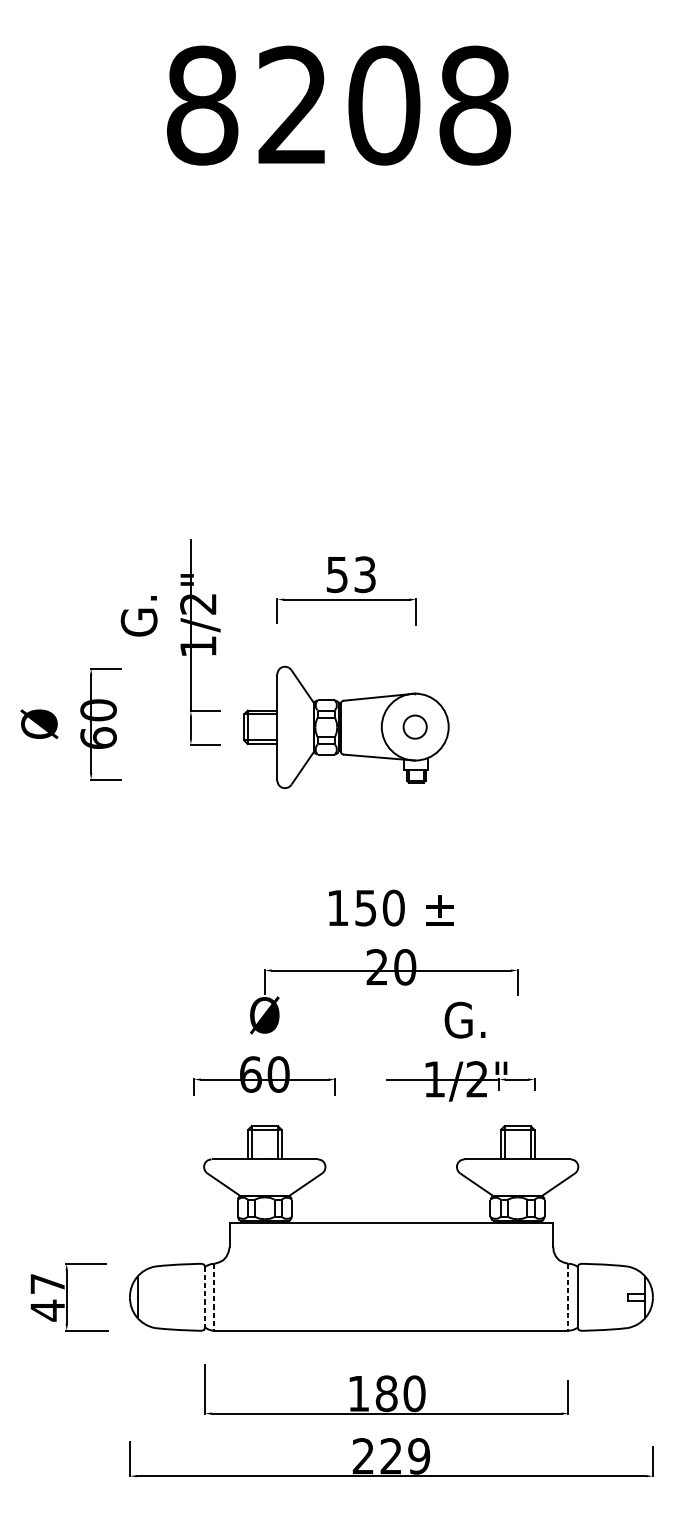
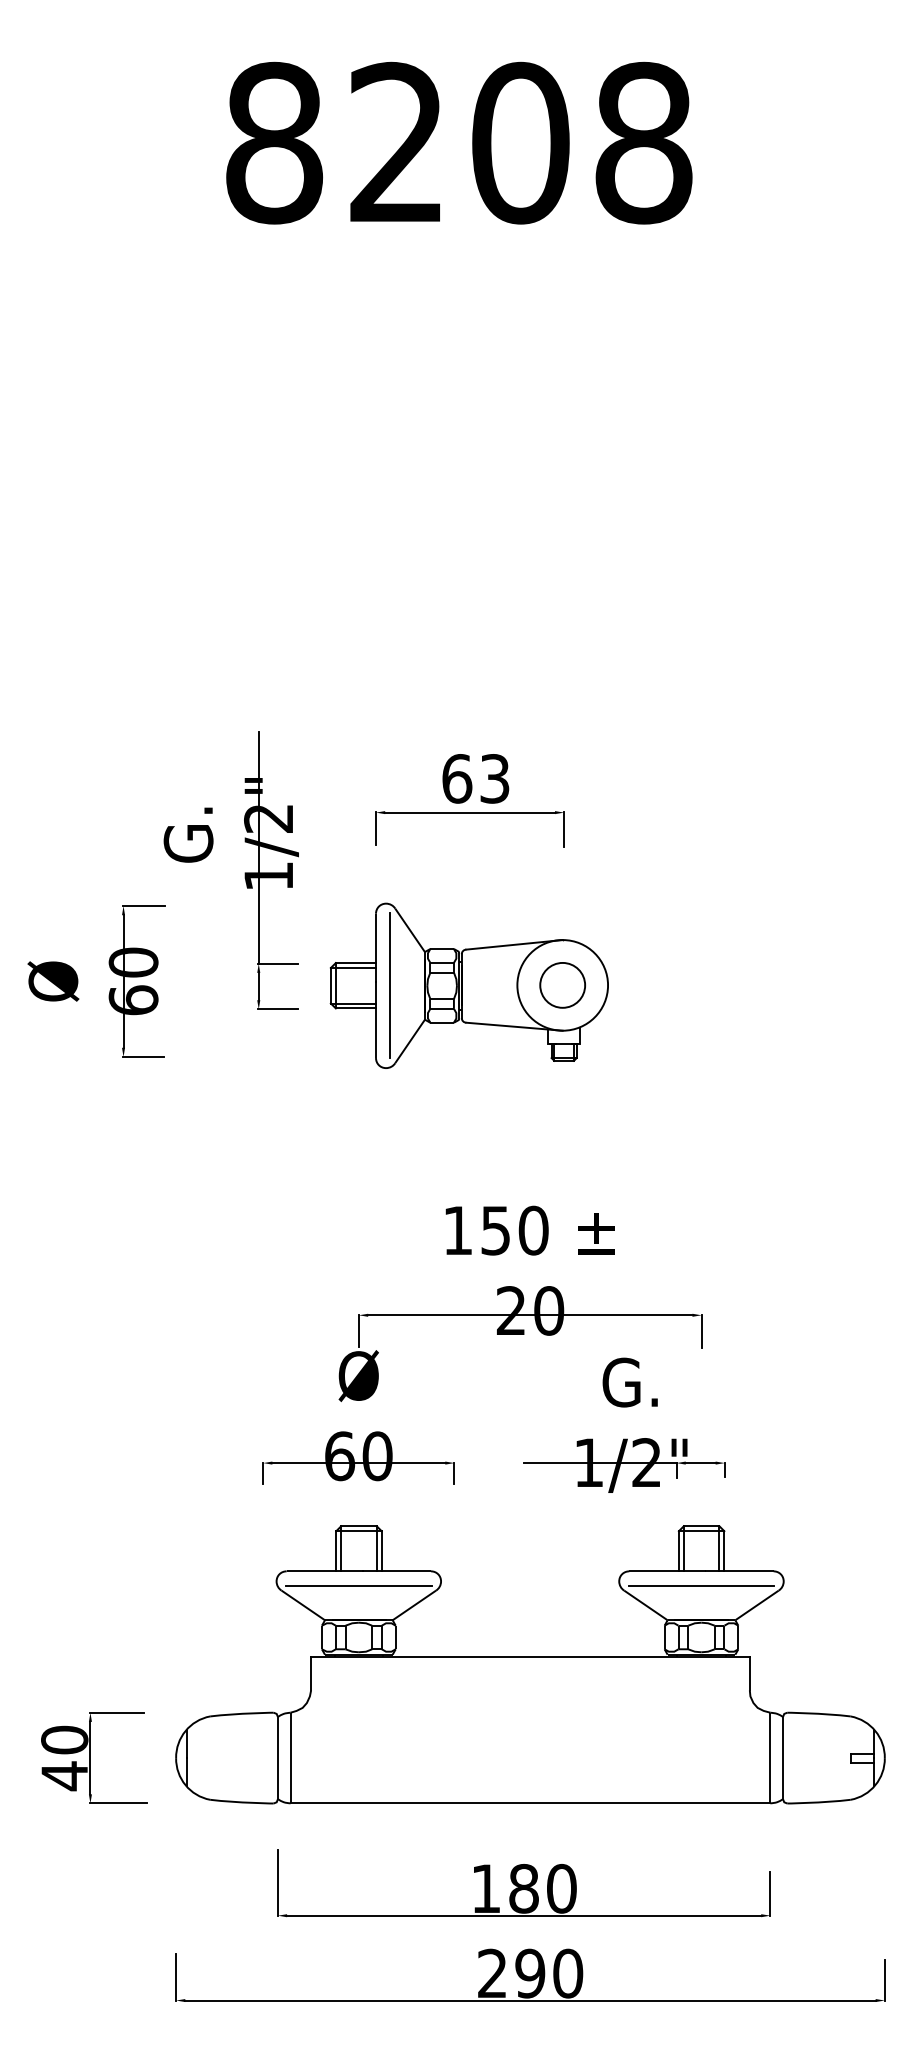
text: (337, 574) -> (457, 778), 53 -> 63
line: (288, 727) -> (390, 985), added
circle: (415, 727) -> (562, 985), size x1.43
line: (264, 1169) -> (358, 1585), added
line: (517, 1169) -> (701, 1585), added
text: (47, 1283) -> (64, 1739), 47 -> 40
line: (204, 1297) -> (277, 1758), dashed -> solid
line: (214, 1297) -> (290, 1758), dashed -> solid
line: (568, 1297) -> (770, 1758), dashed -> solid
text: (405, 1456) -> (549, 1973), 229 -> 290

